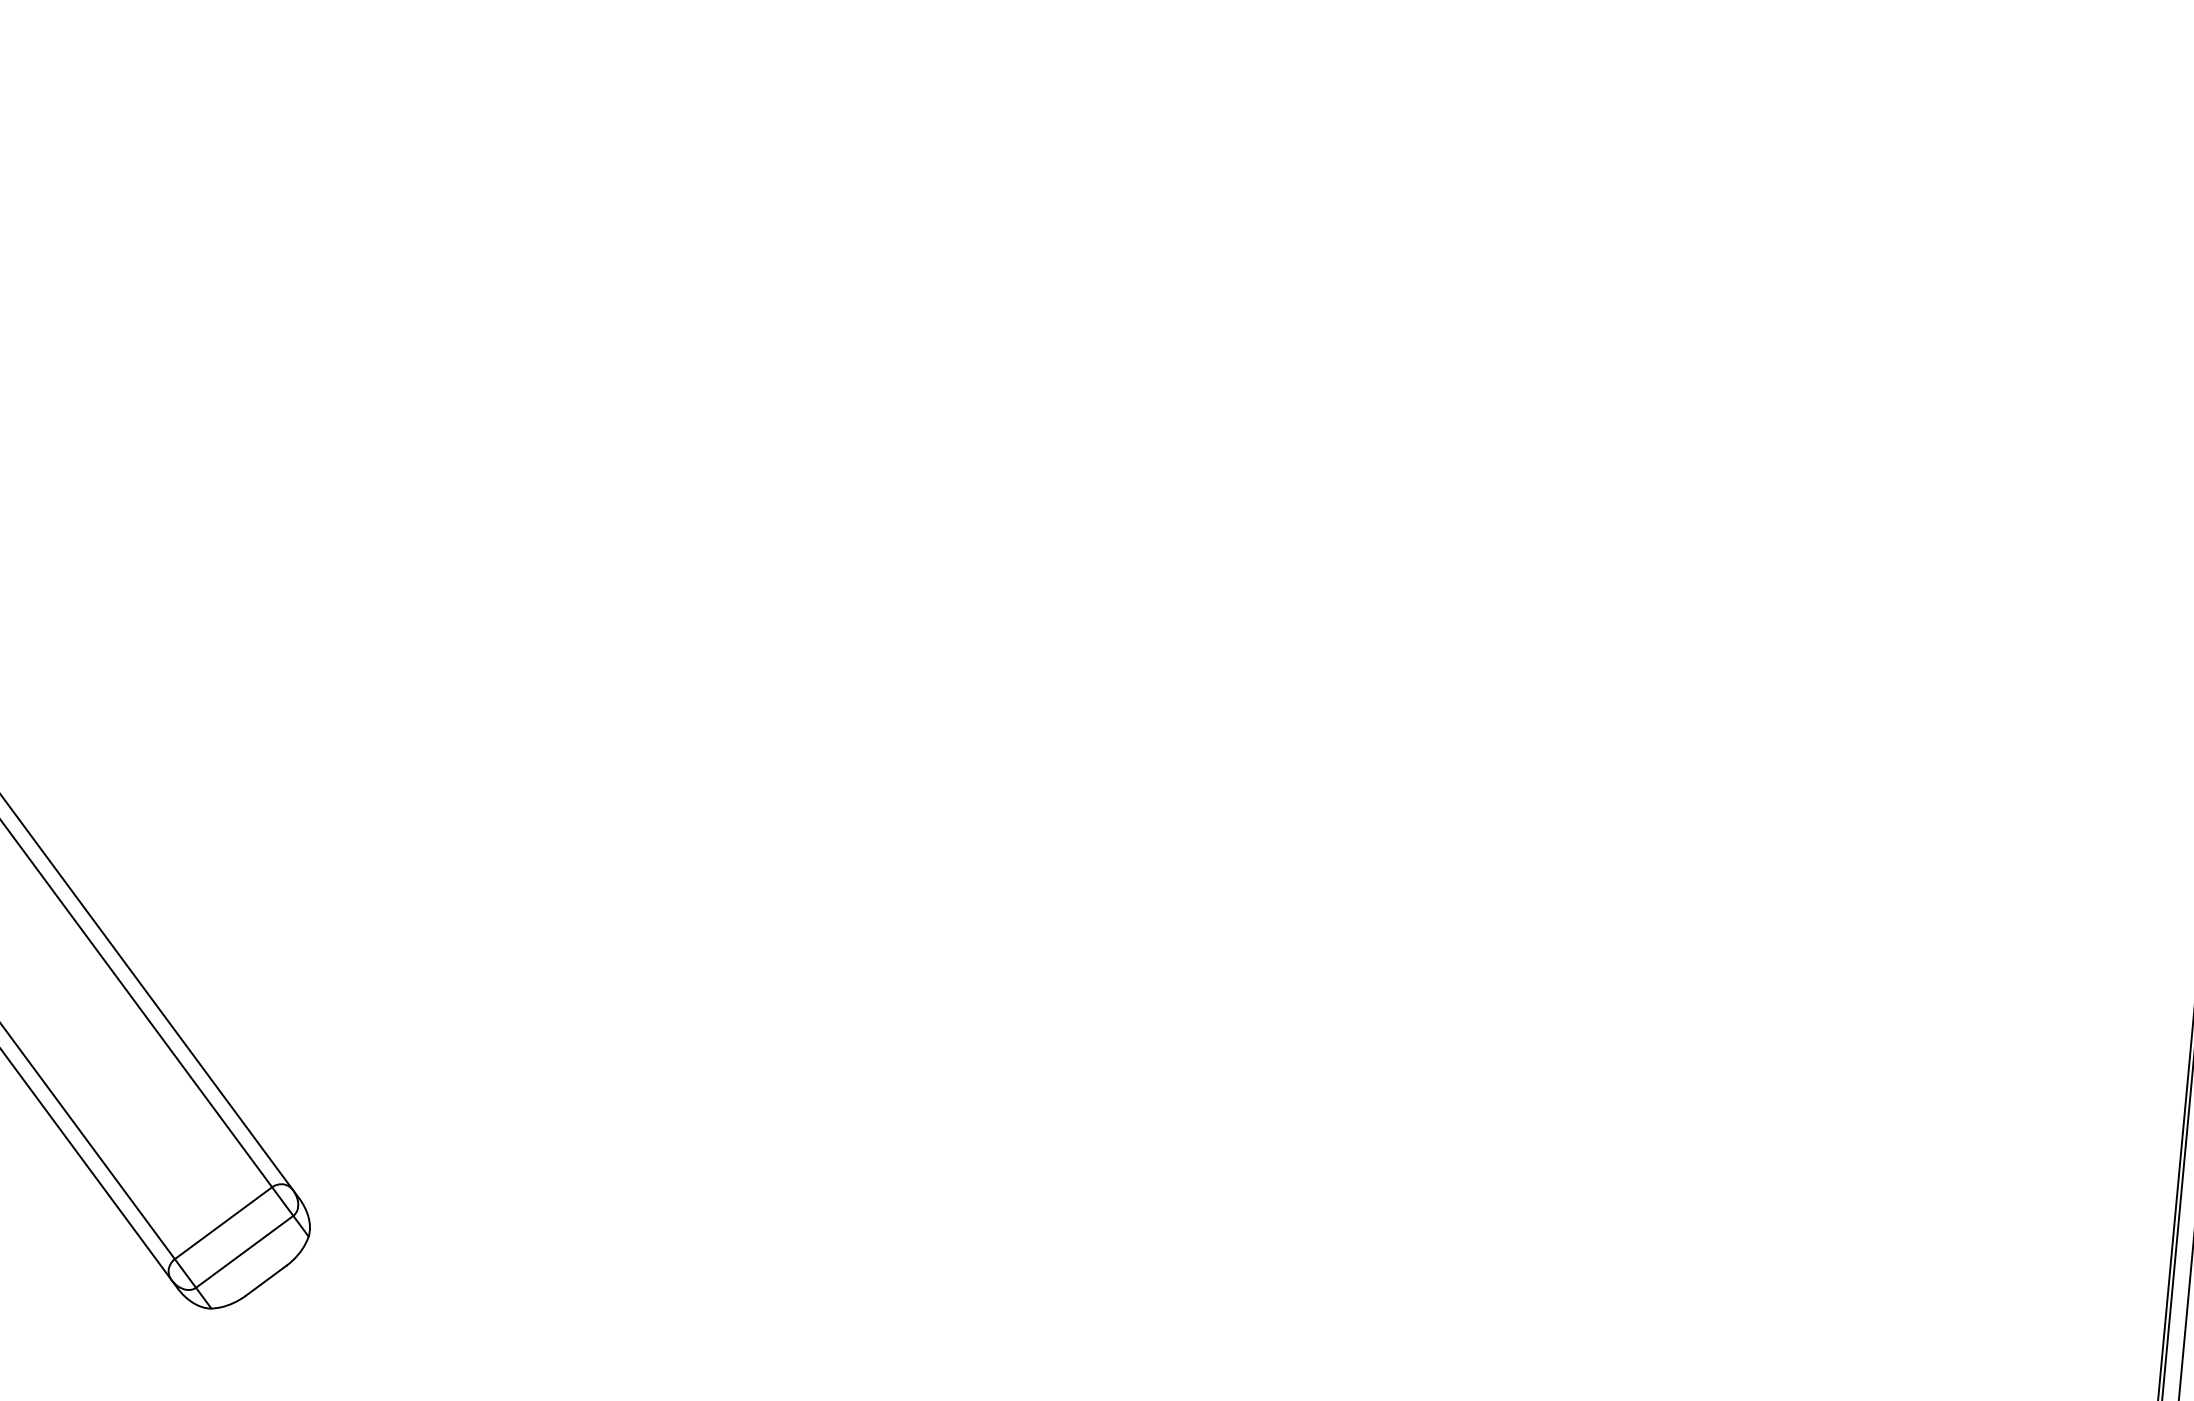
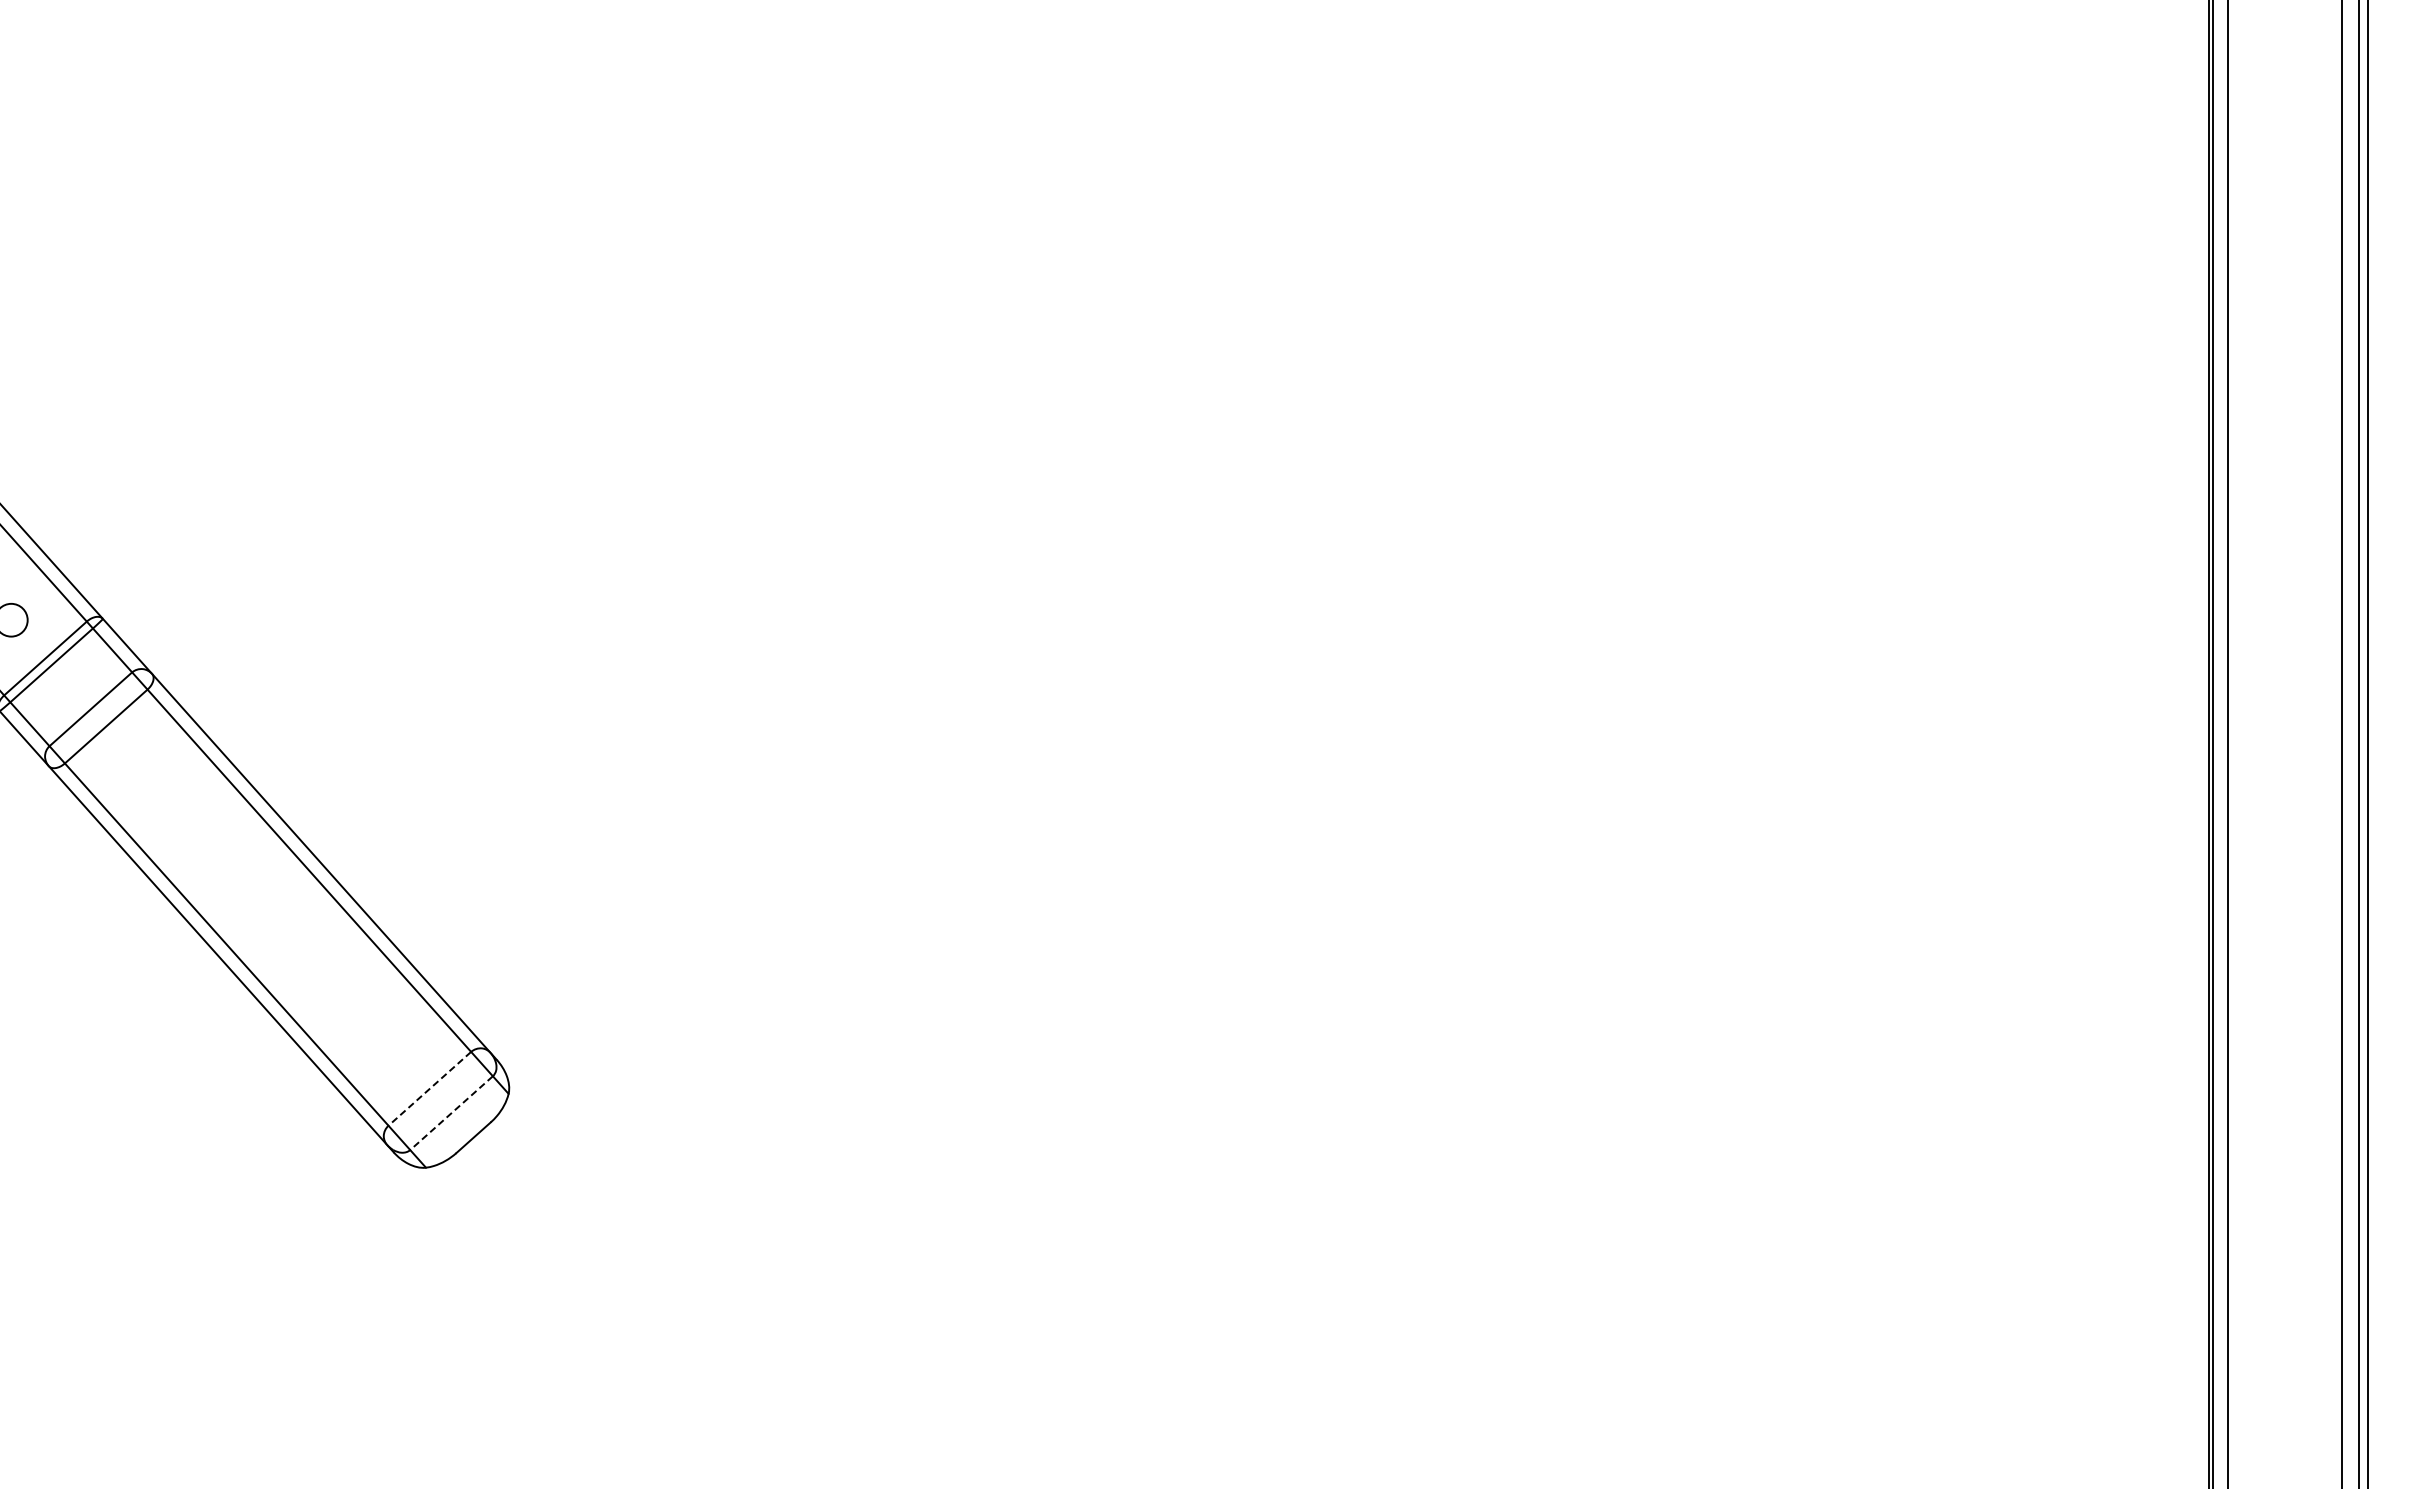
line: (223, 1223) -> (429, 1089), solid -> dashed
line: (244, 1252) -> (451, 1113), solid -> dashed

